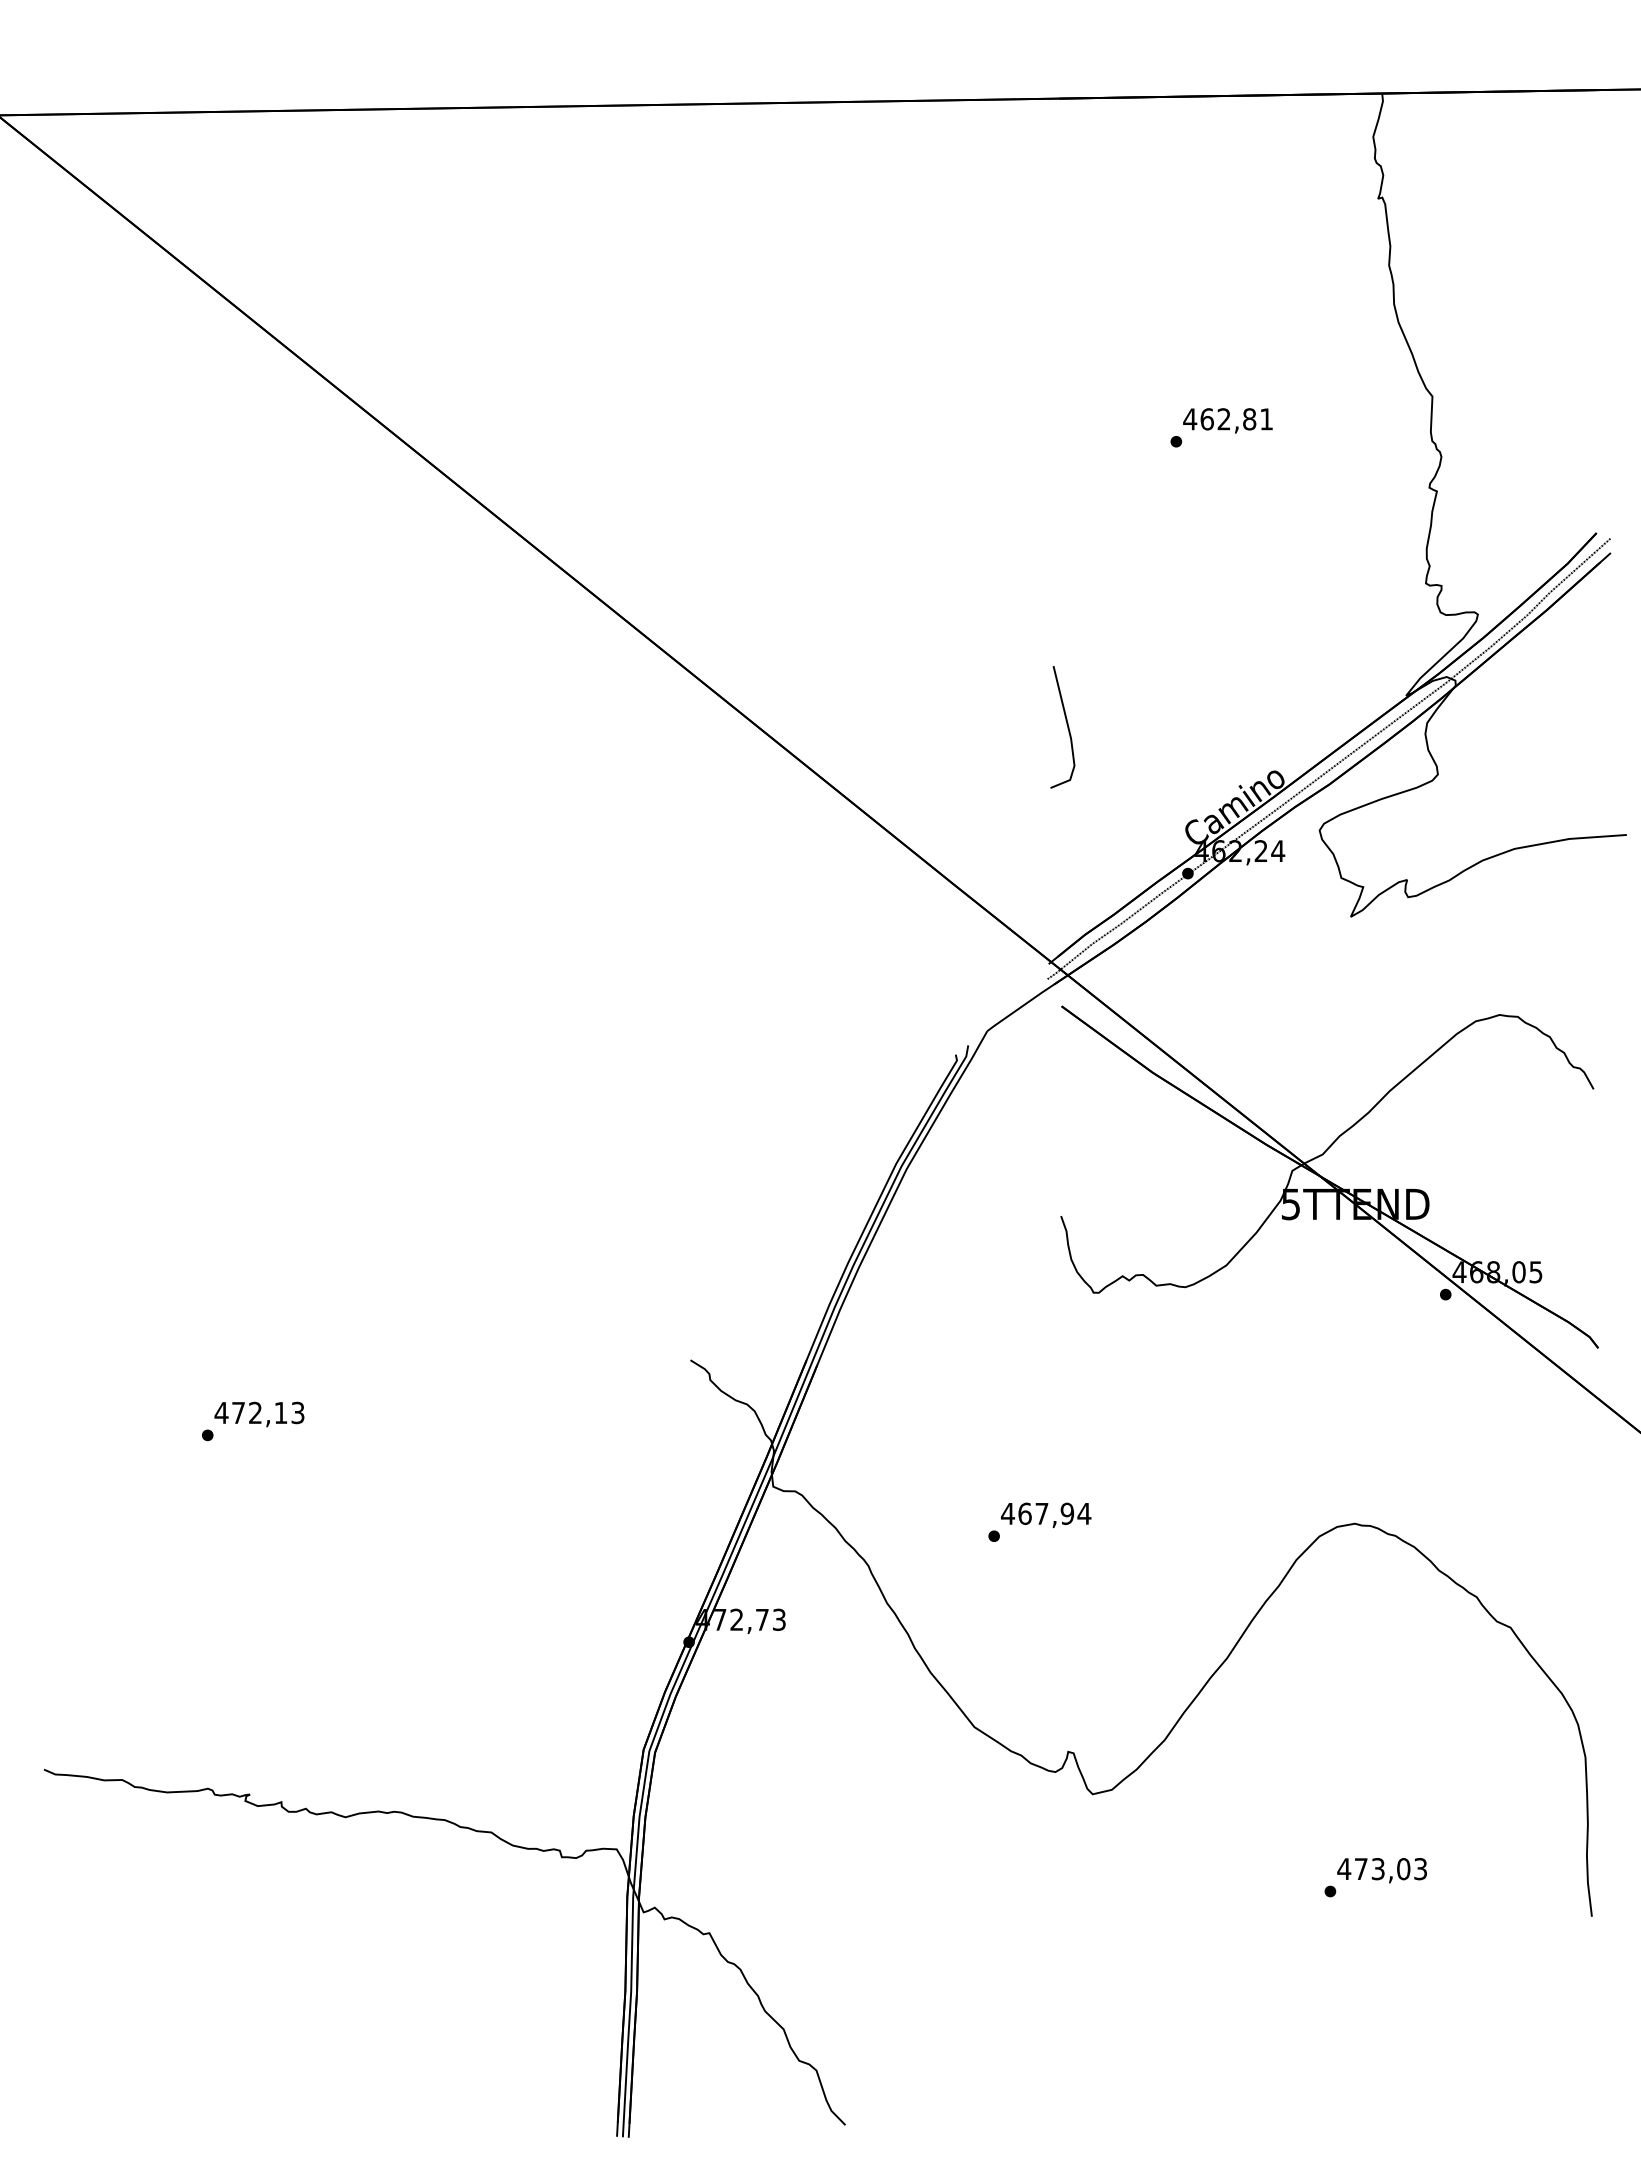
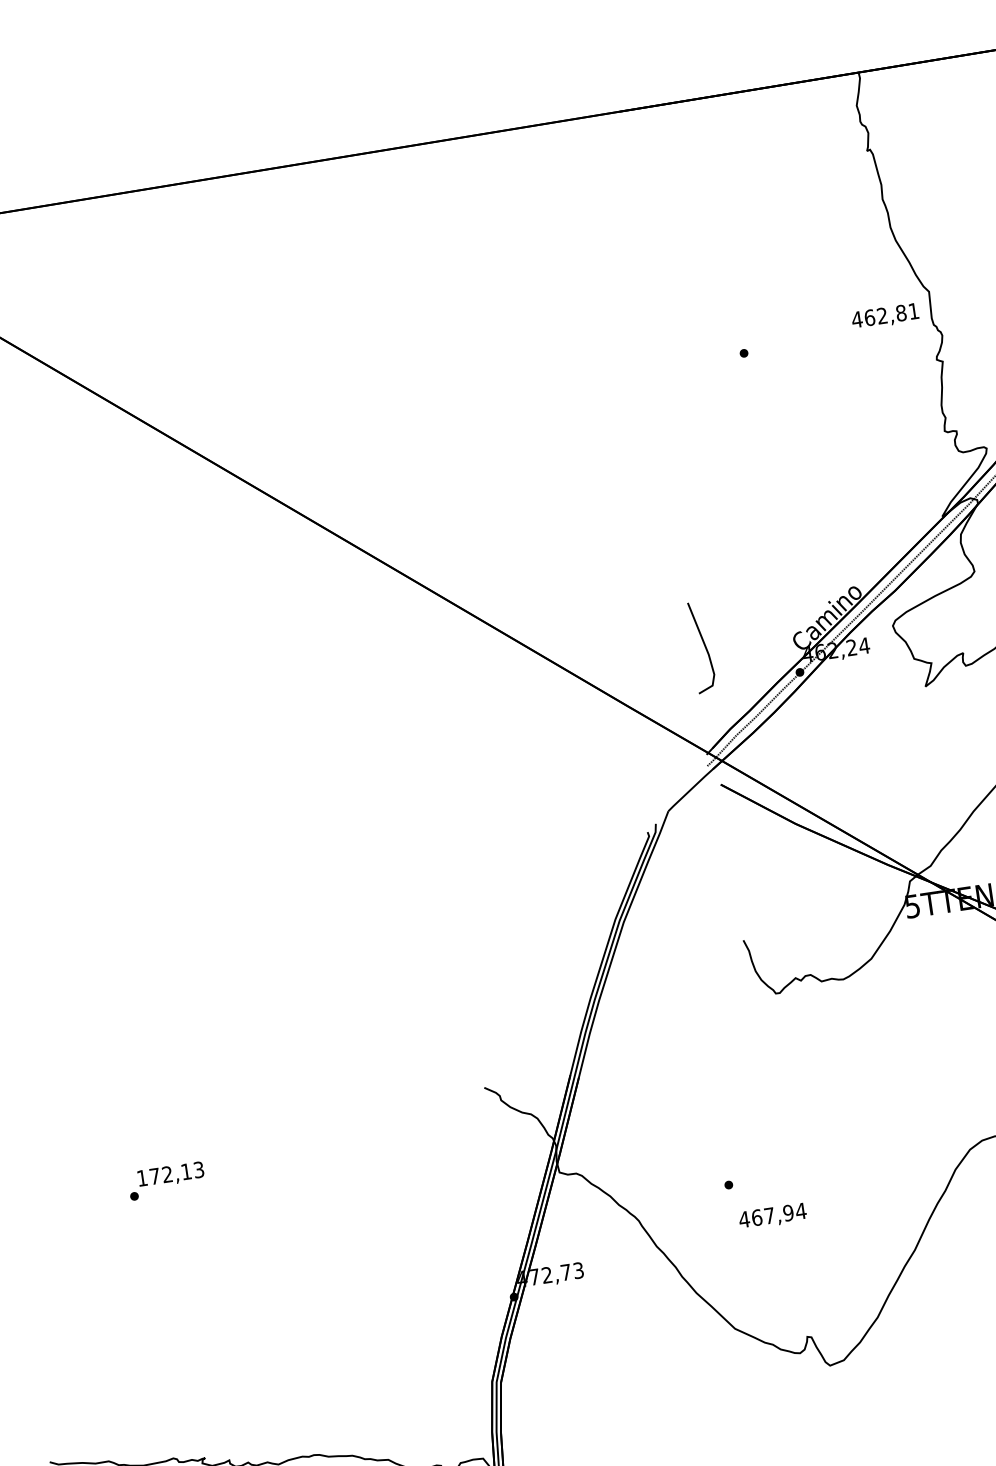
text: (1227, 420) -> (884, 316), moved
line: (1066, 724) -> (703, 644), moved
text: (221, 1412) -> (142, 1177), 472,13 -> 172,13
text: (1046, 1515) -> (773, 1216), moved

